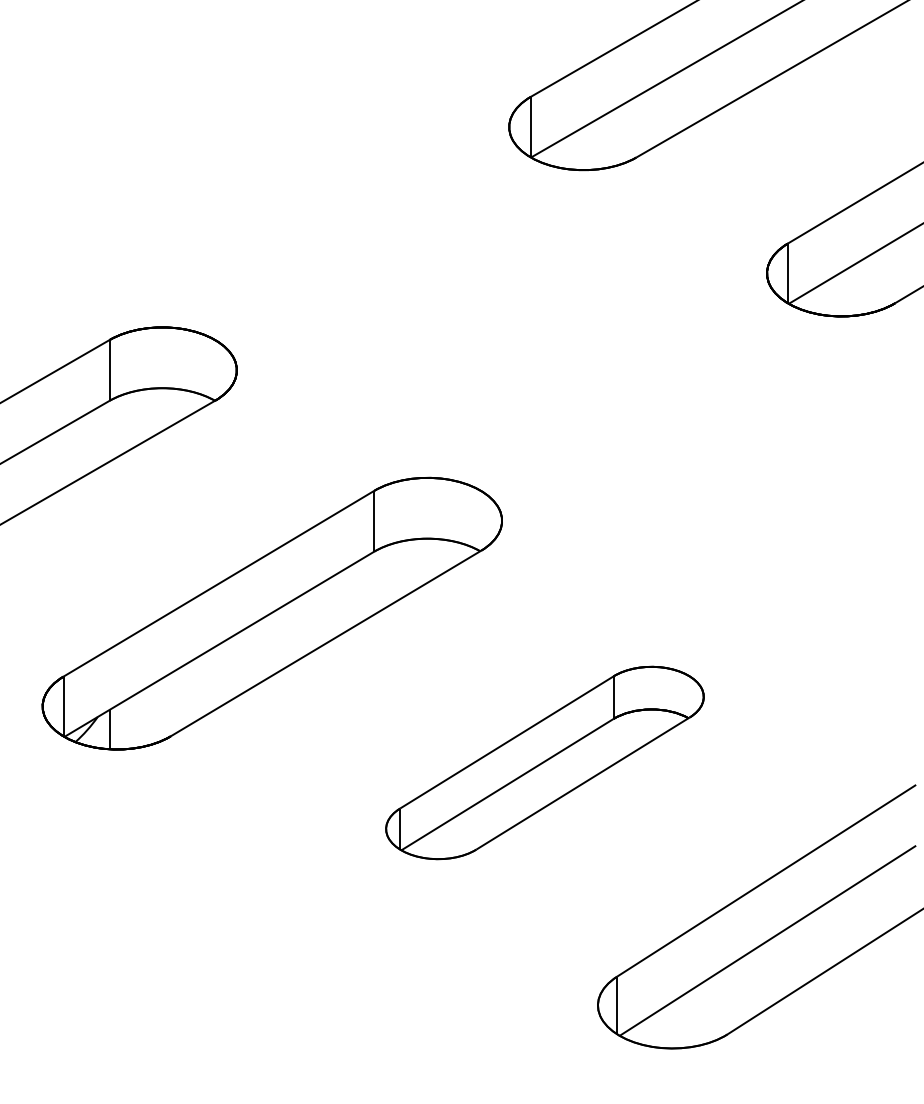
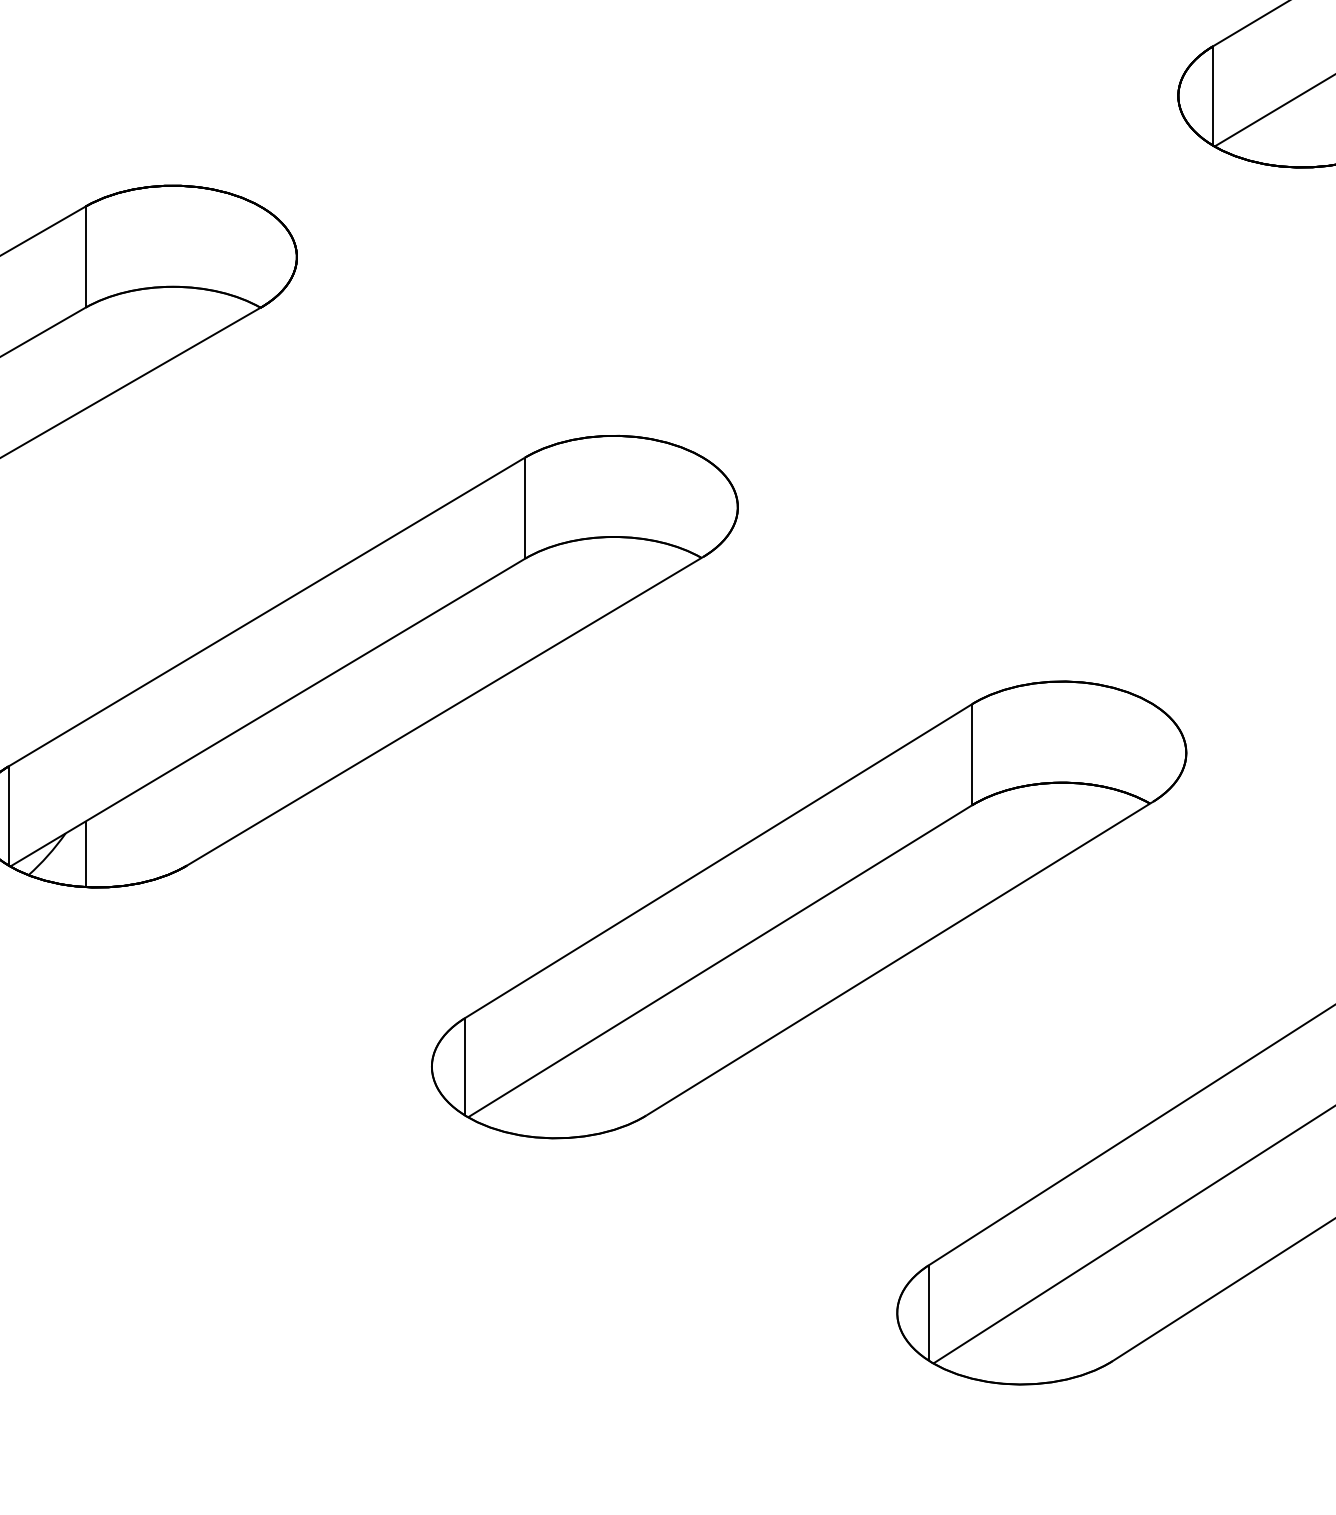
part: (544, 762) -> (808, 909), size x1.43

